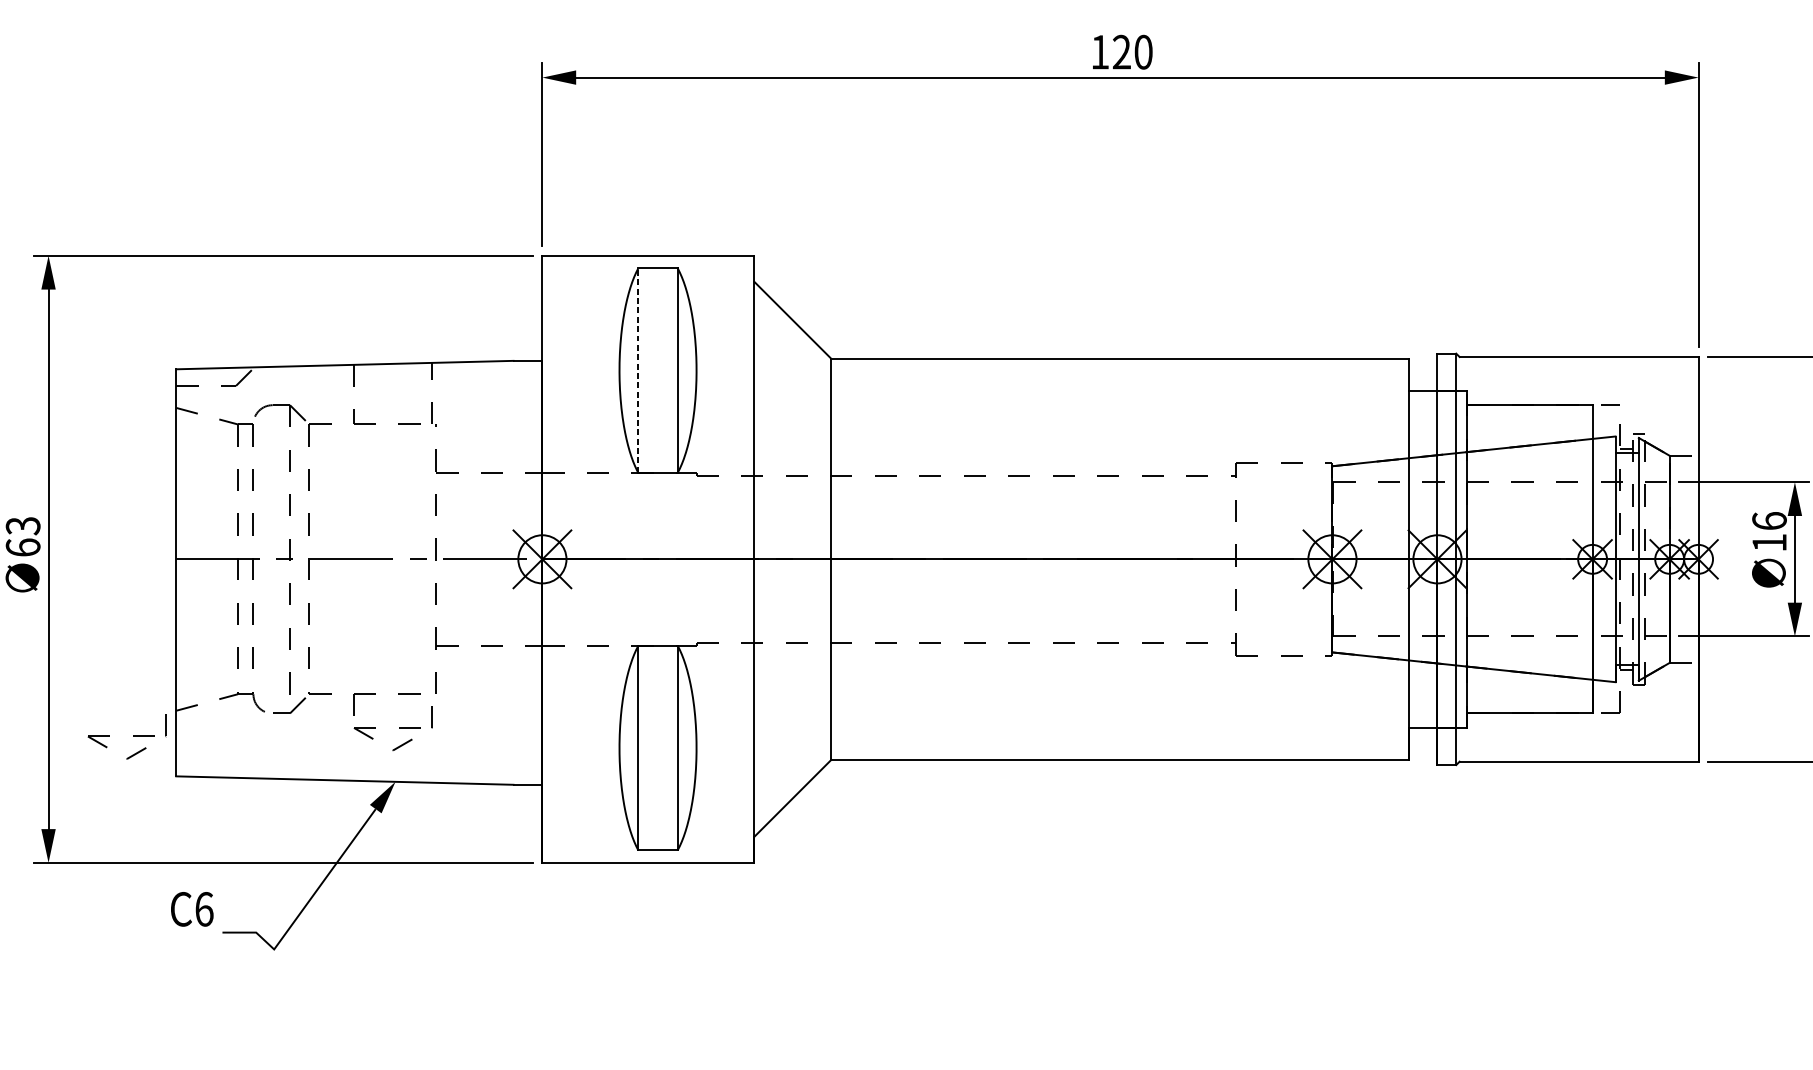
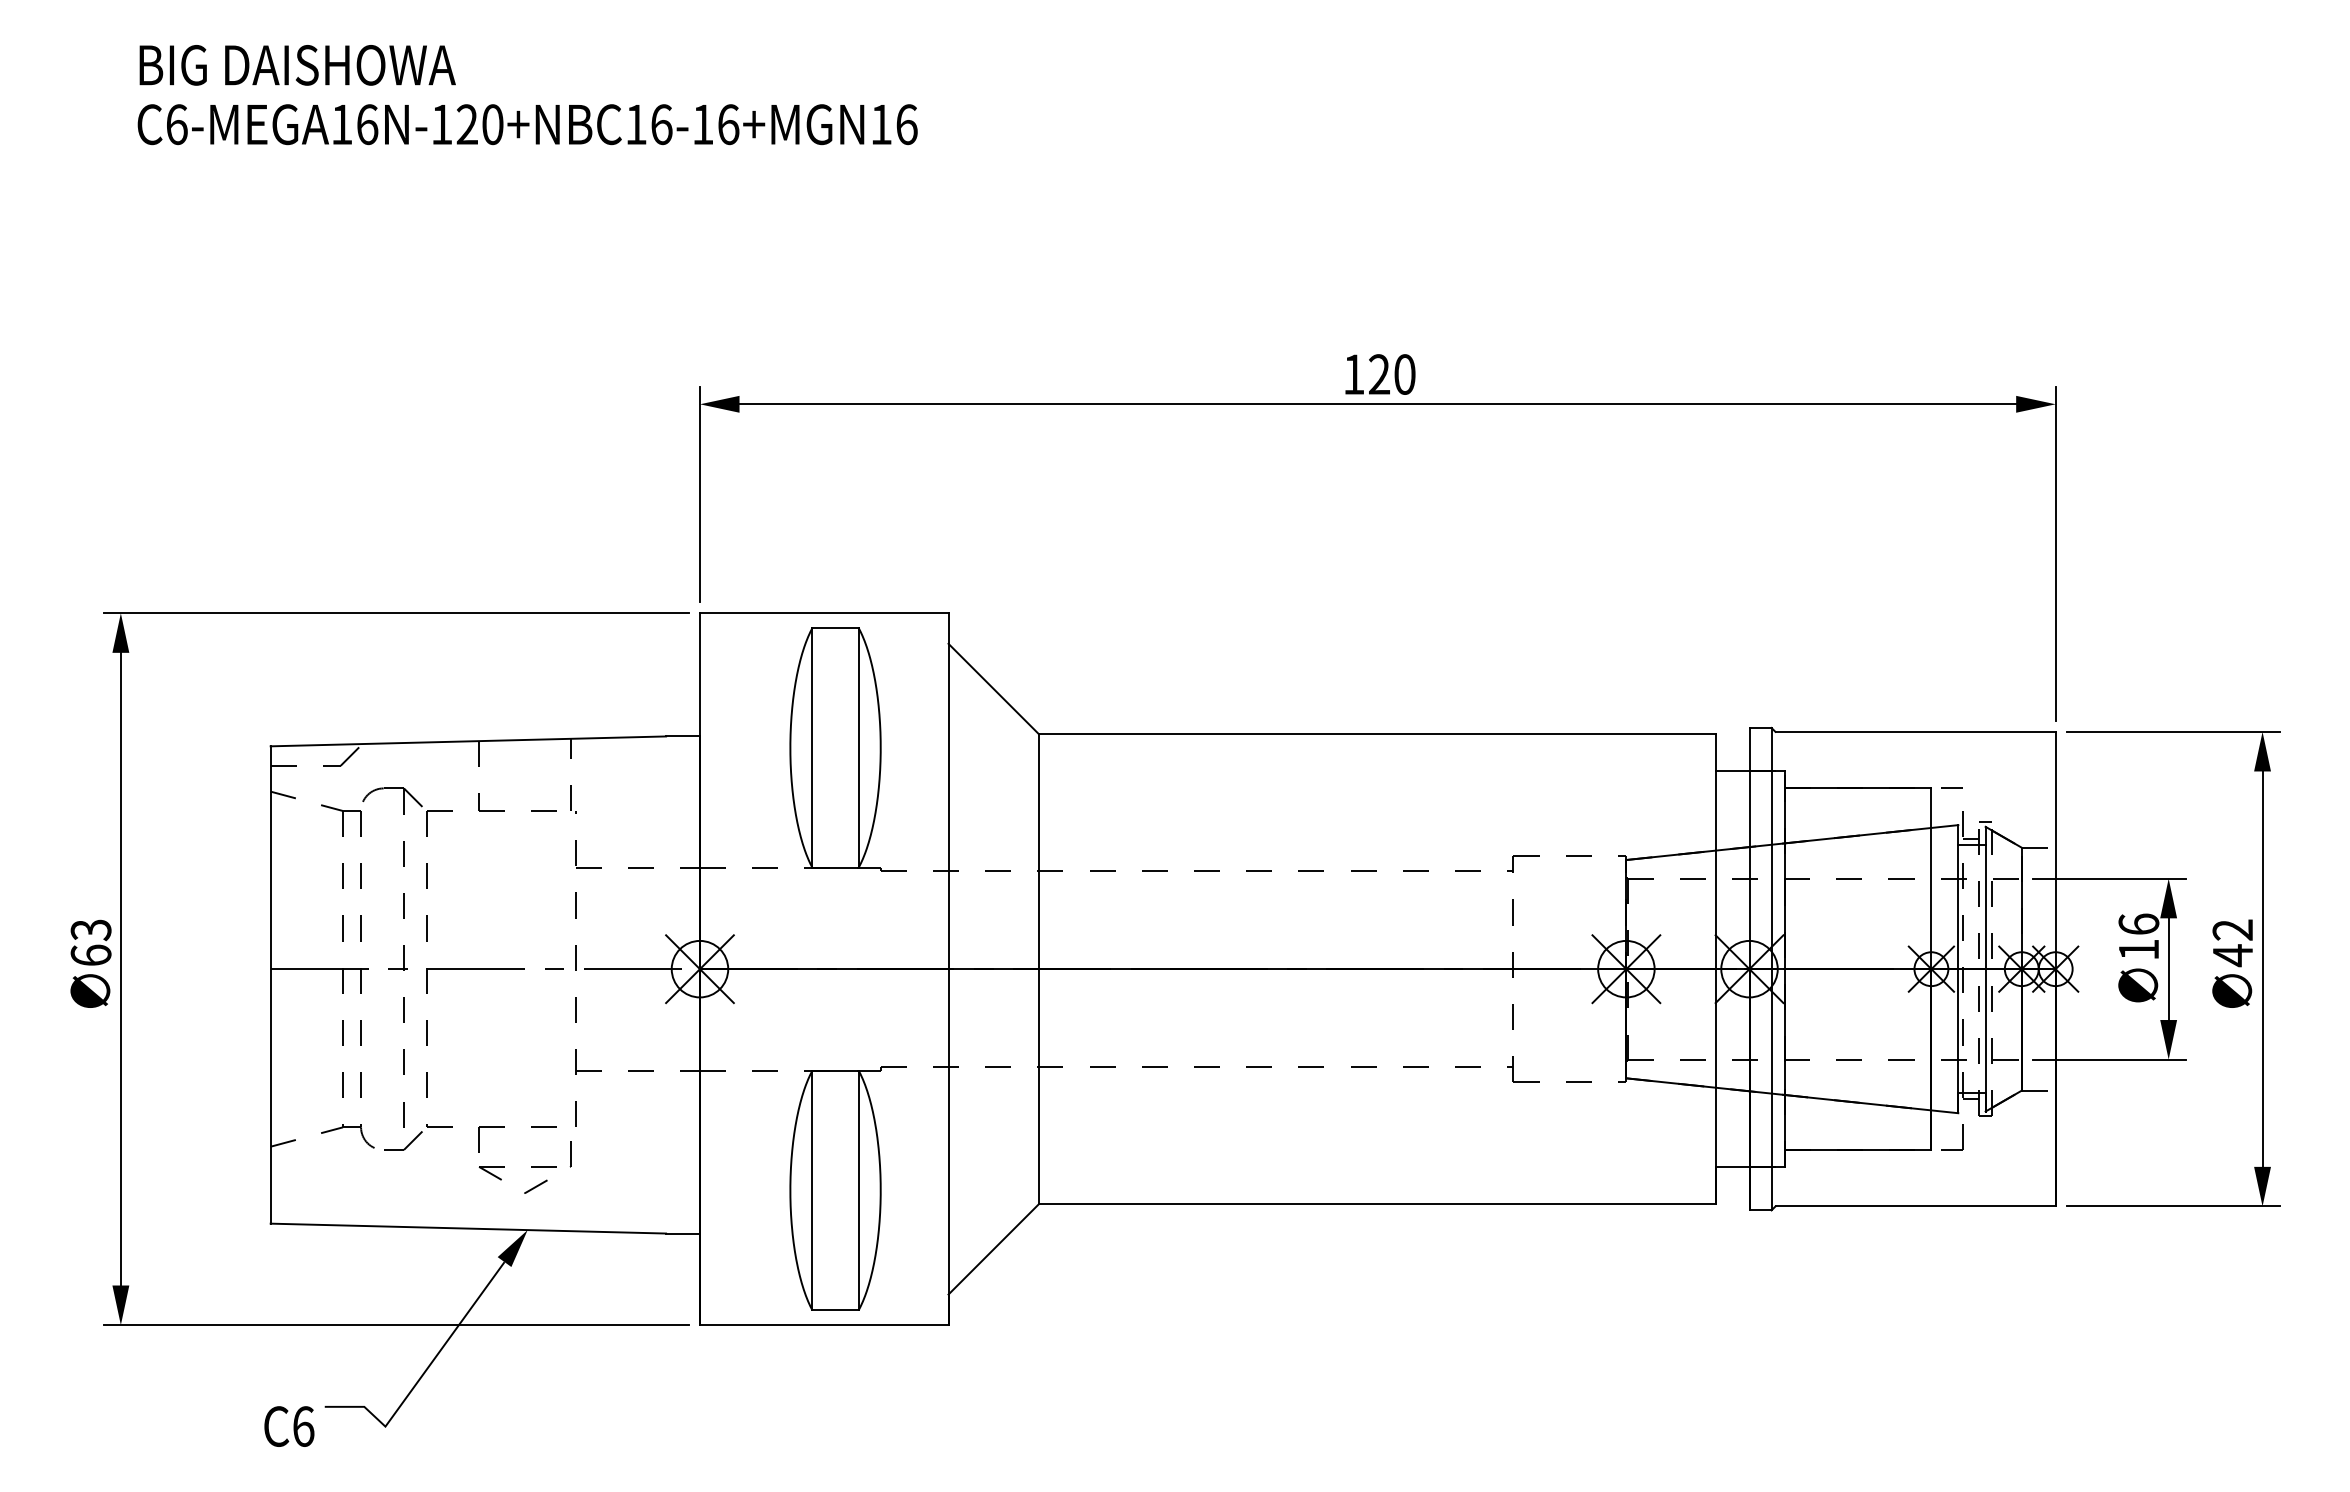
line: (638, 370) -> (812, 747), dashed -> solid
part: (132, 737) -> (219, 1177), removed
text: (192, 909) -> (289, 1426), moved

